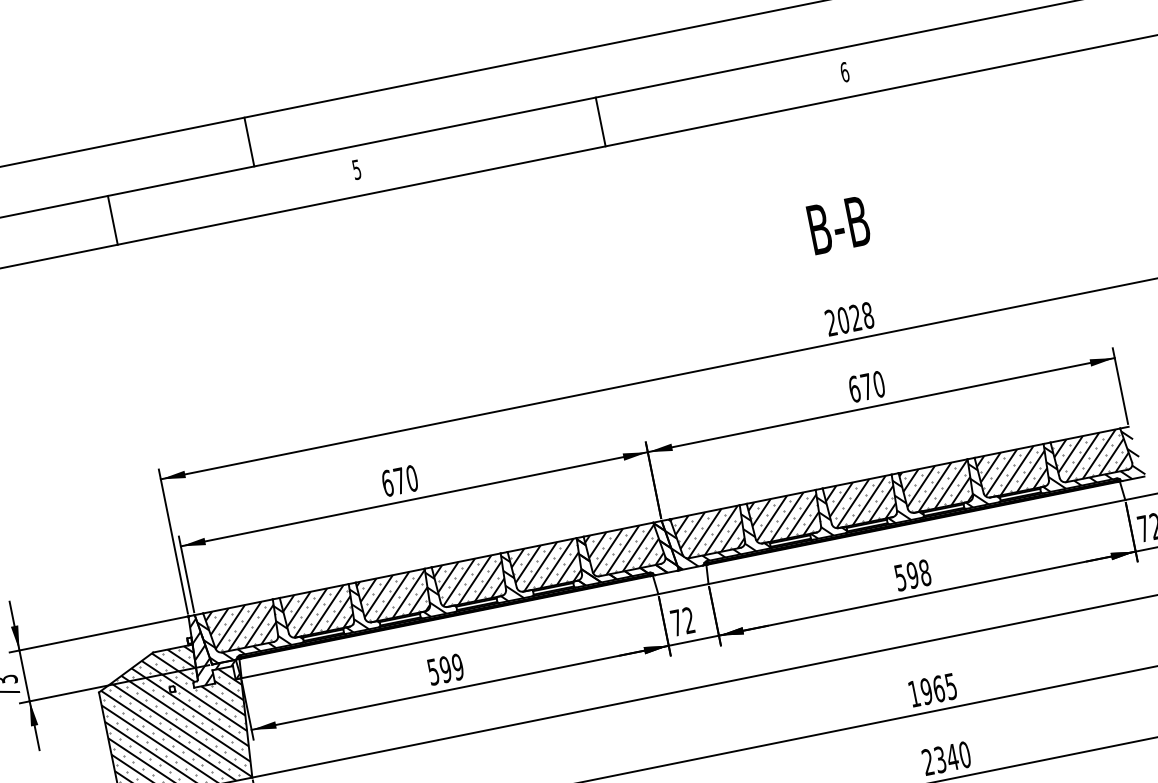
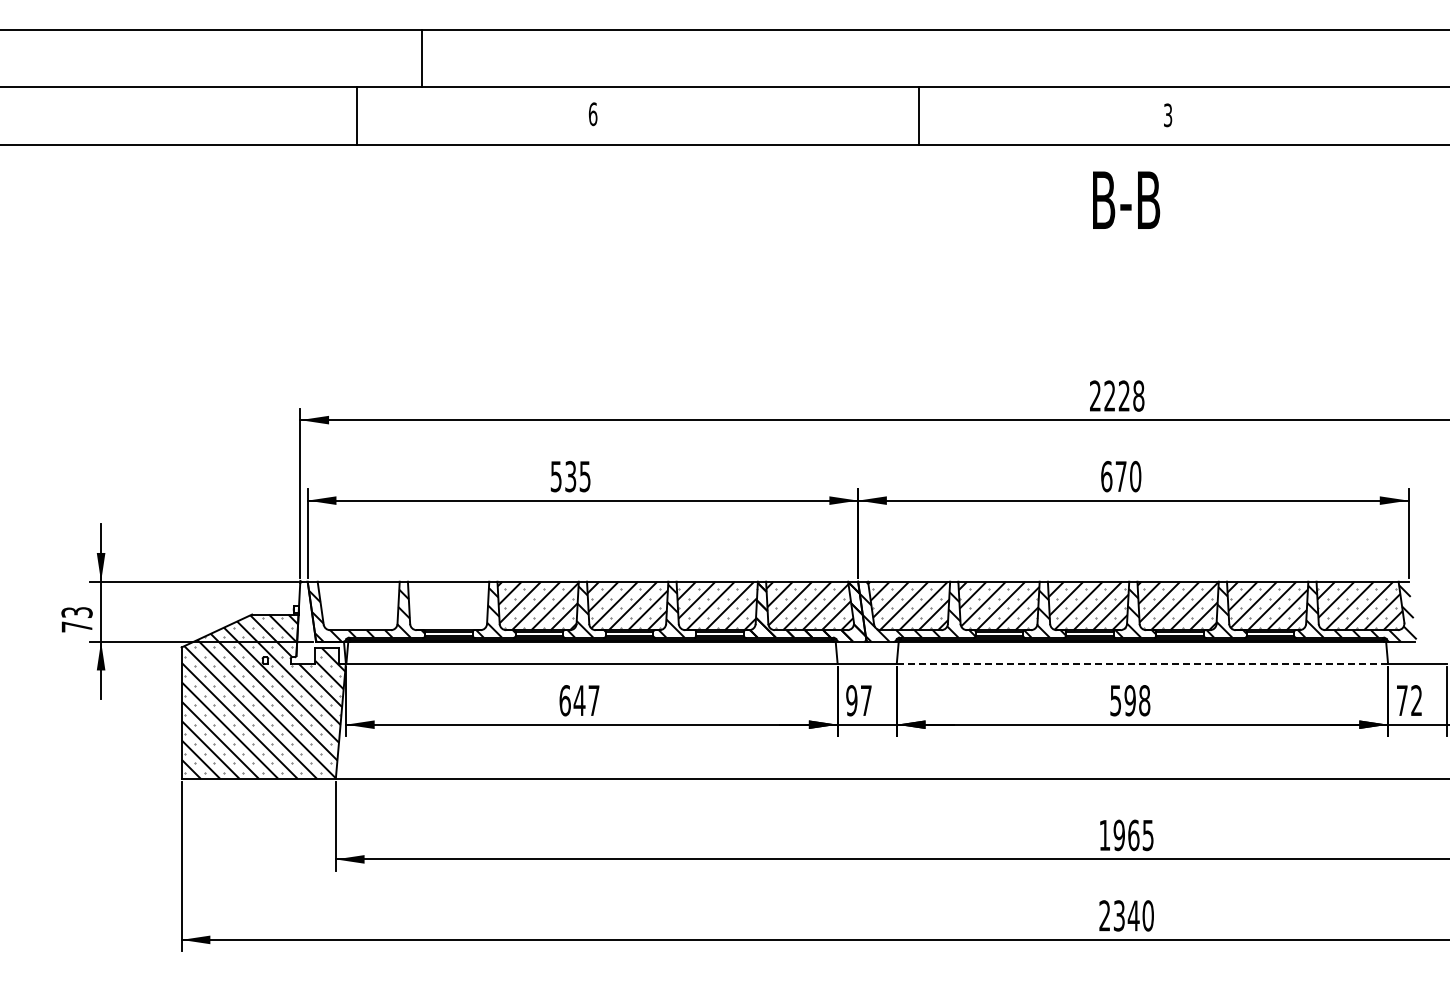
text: (844, 72) -> (1167, 115), 6 -> 3
line: (600, 121) -> (919, 115), moved
line: (249, 142) -> (421, 58), moved
text: (356, 170) -> (592, 114), 5 -> 6
line: (113, 219) -> (357, 115), moved
text: (838, 224) -> (1126, 199), moved
text: (843, 320) -> (1109, 395), 2028 -> 2228
text: (399, 480) -> (570, 476), 670 -> 535
line: (916, 541) -> (1142, 663), solid -> dashed
hatch: (318, 611) -> (448, 605), removed
text: (682, 621) -> (858, 700), 72 -> 97
hatch: (241, 626) -> (358, 605), removed
hatch: (210, 649) -> (317, 624), removed
text: (445, 669) -> (579, 700), 599 -> 647

